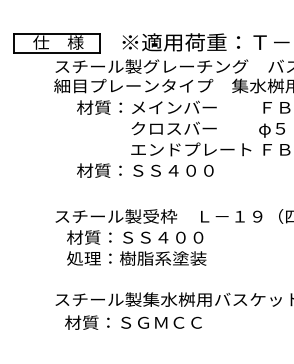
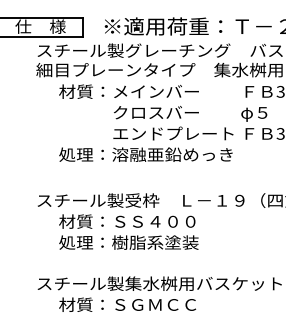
text: (163, 170) -> (145, 154), 材質：ＳＳ４００ -> 処理：溶融亜鉛めっき
text: (136, 247) -> (128, 231), moved
text: (133, 322) -> (127, 304), moved

